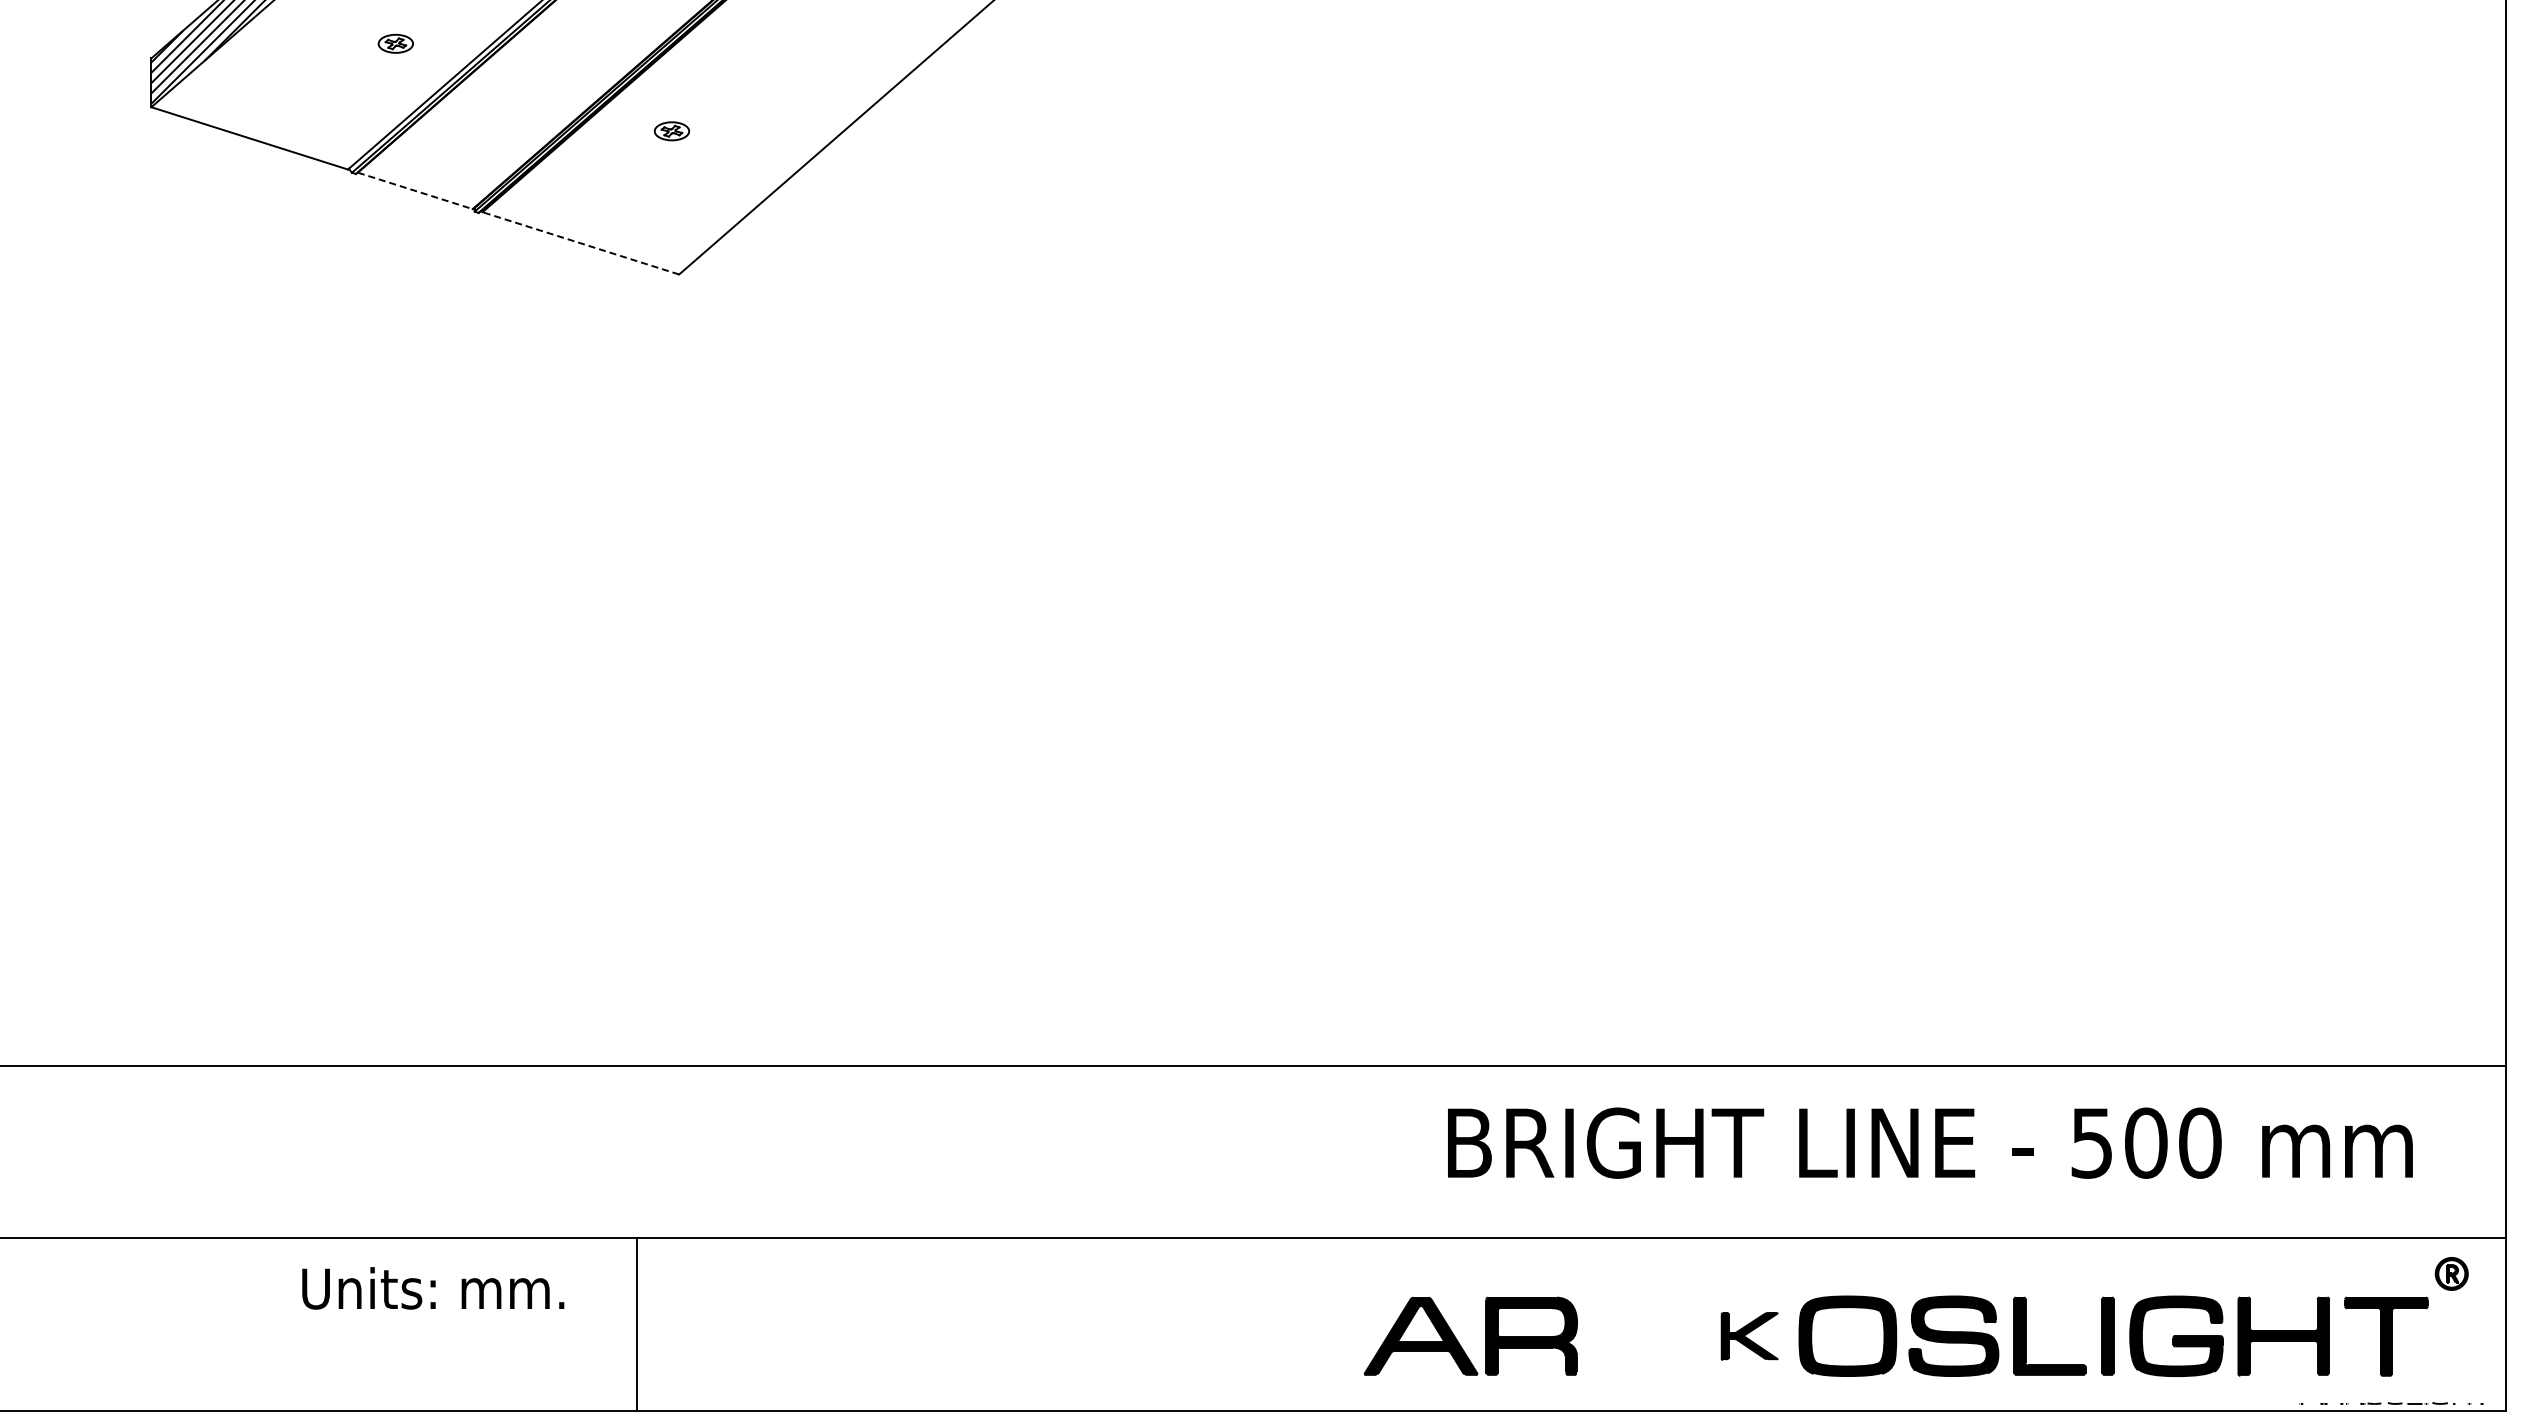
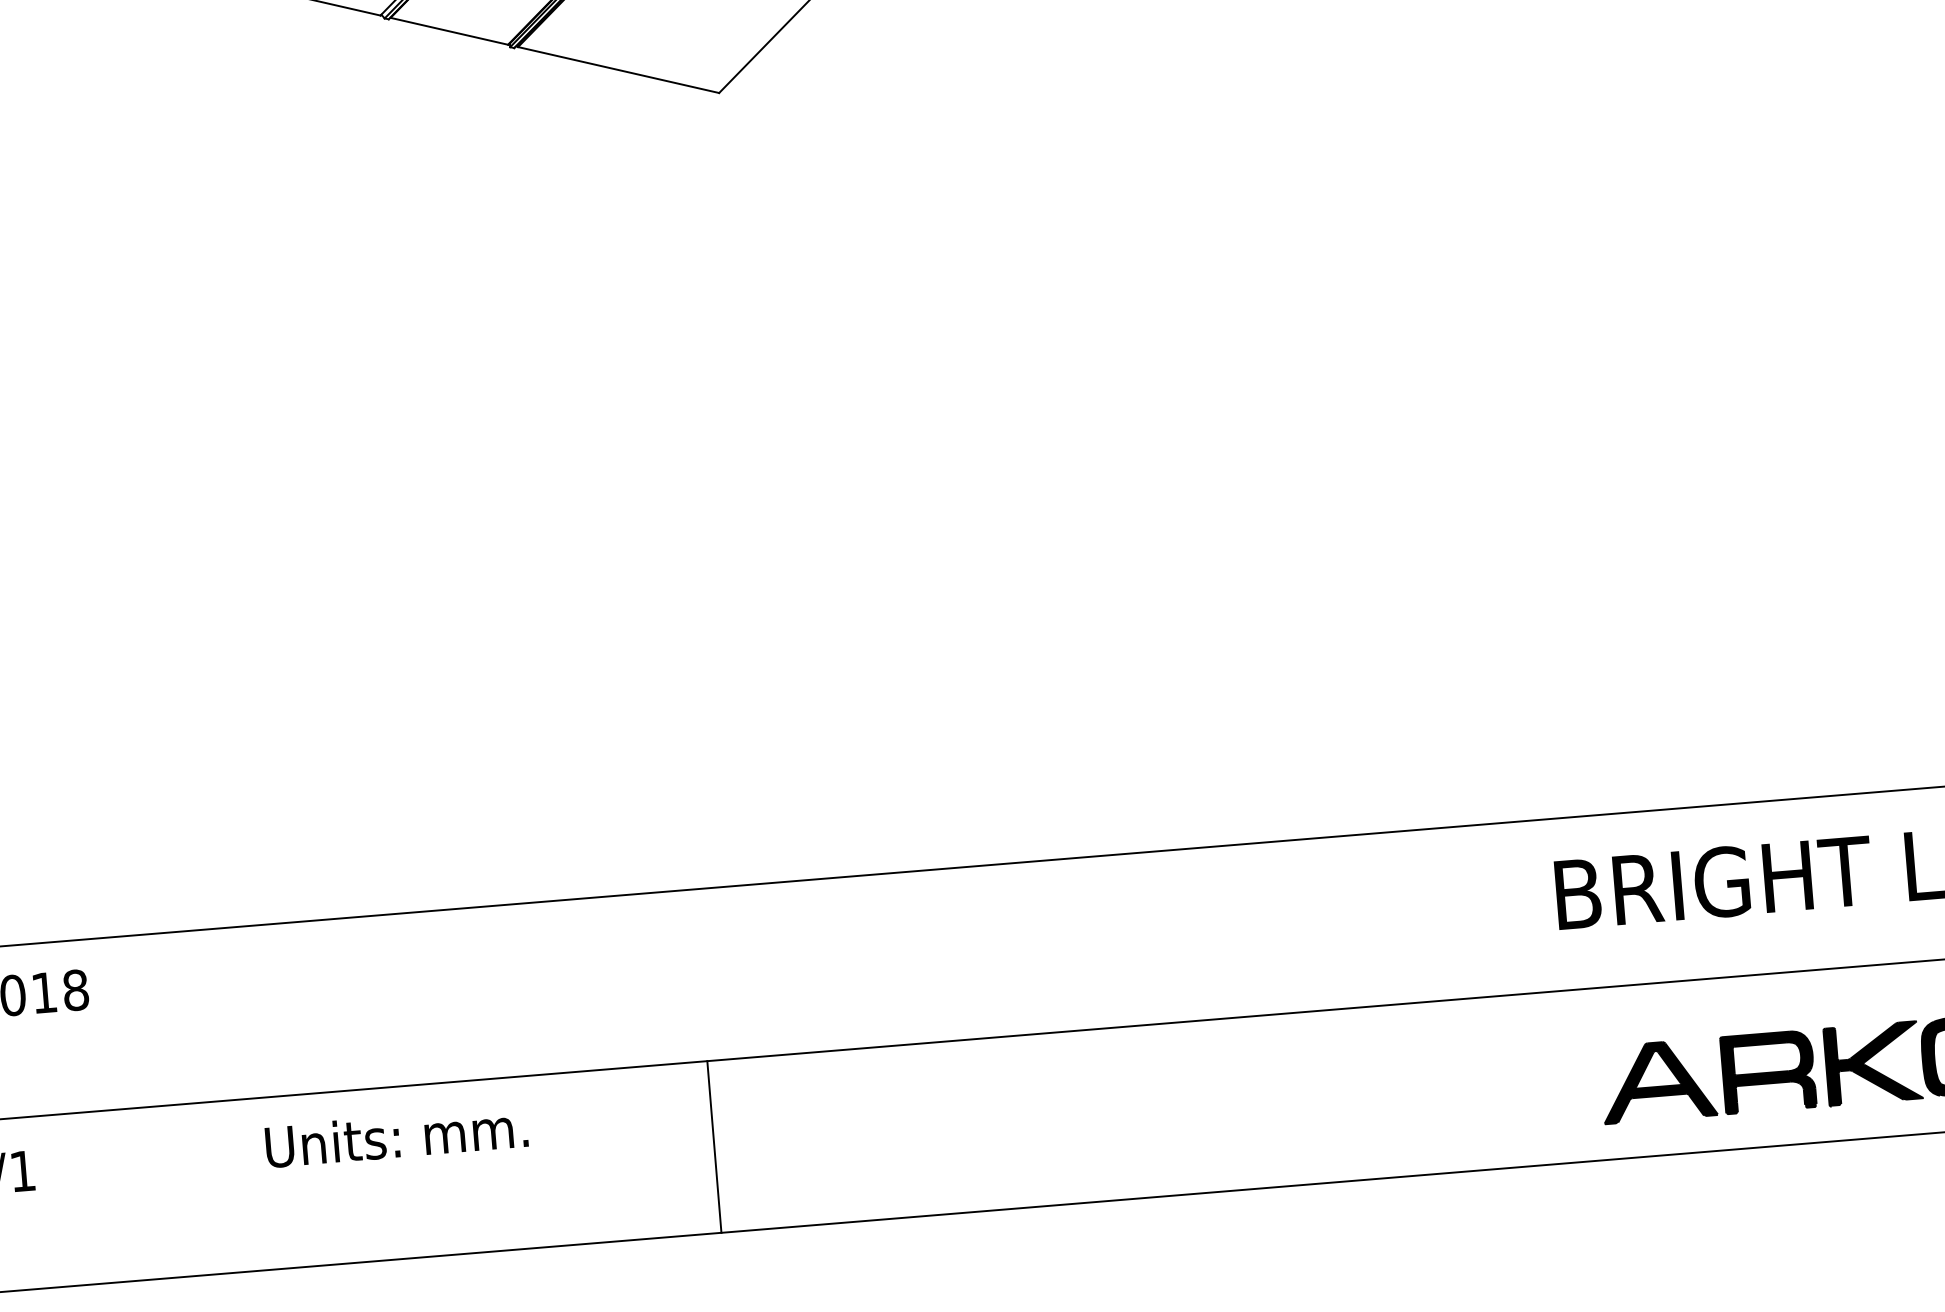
line: (415, 191) -> (449, 31), dashed -> solid
line: (580, 243) -> (618, 70), dashed -> solid
text: (433, 1288) -> (396, 1136), moved
line: (637, 1324) -> (714, 1146), moved
part: (1749, 1336) -> (1872, 1063), size x1.67
part: (1459, 1342) -> (1696, 1084), moved

